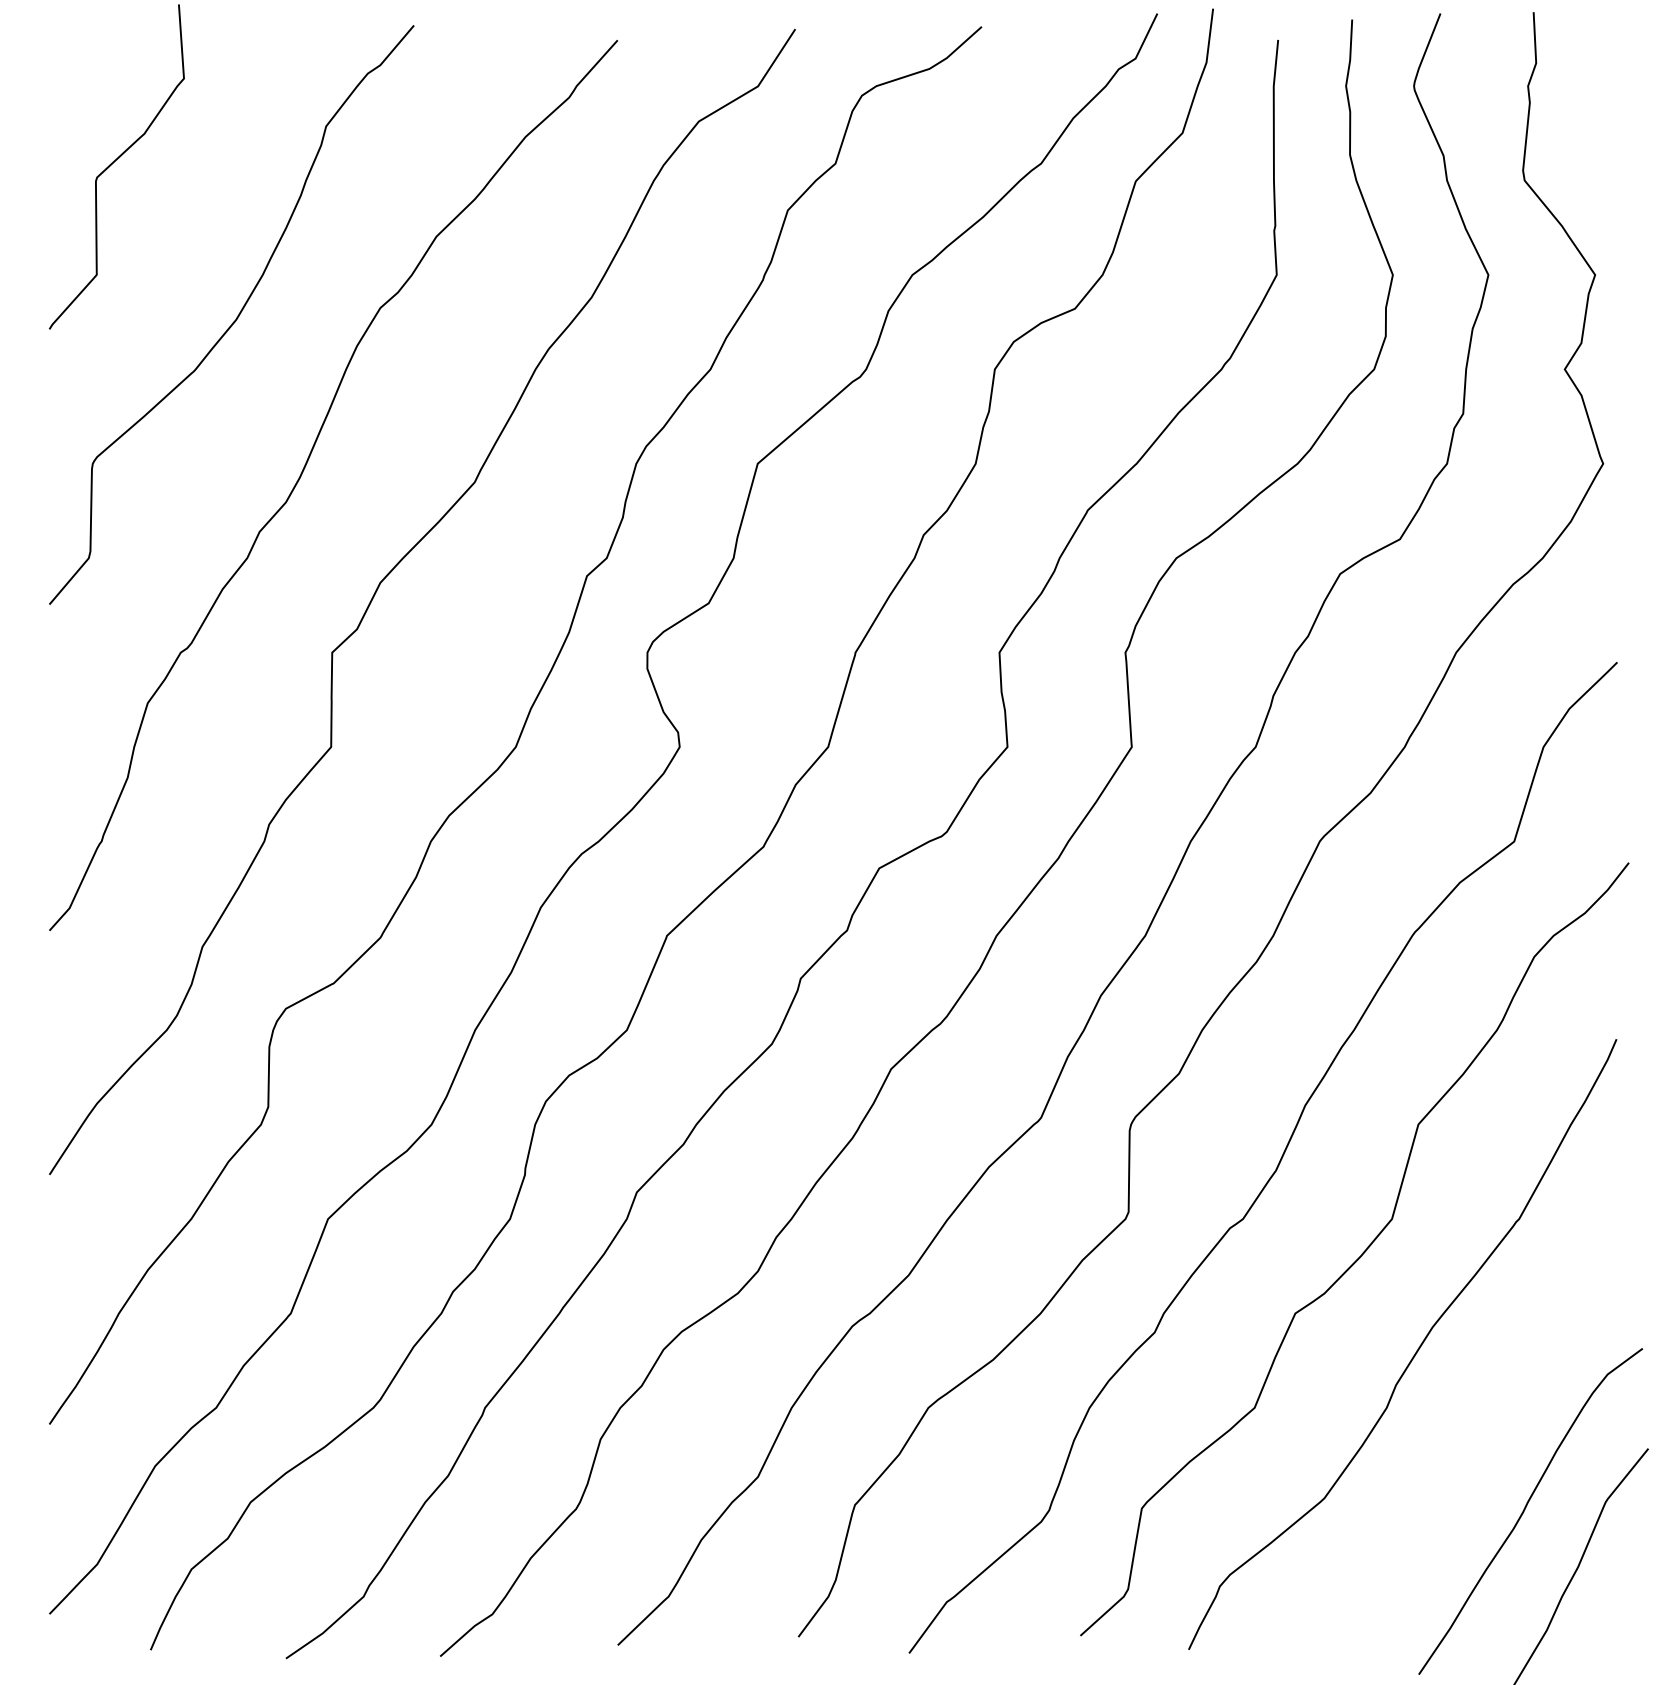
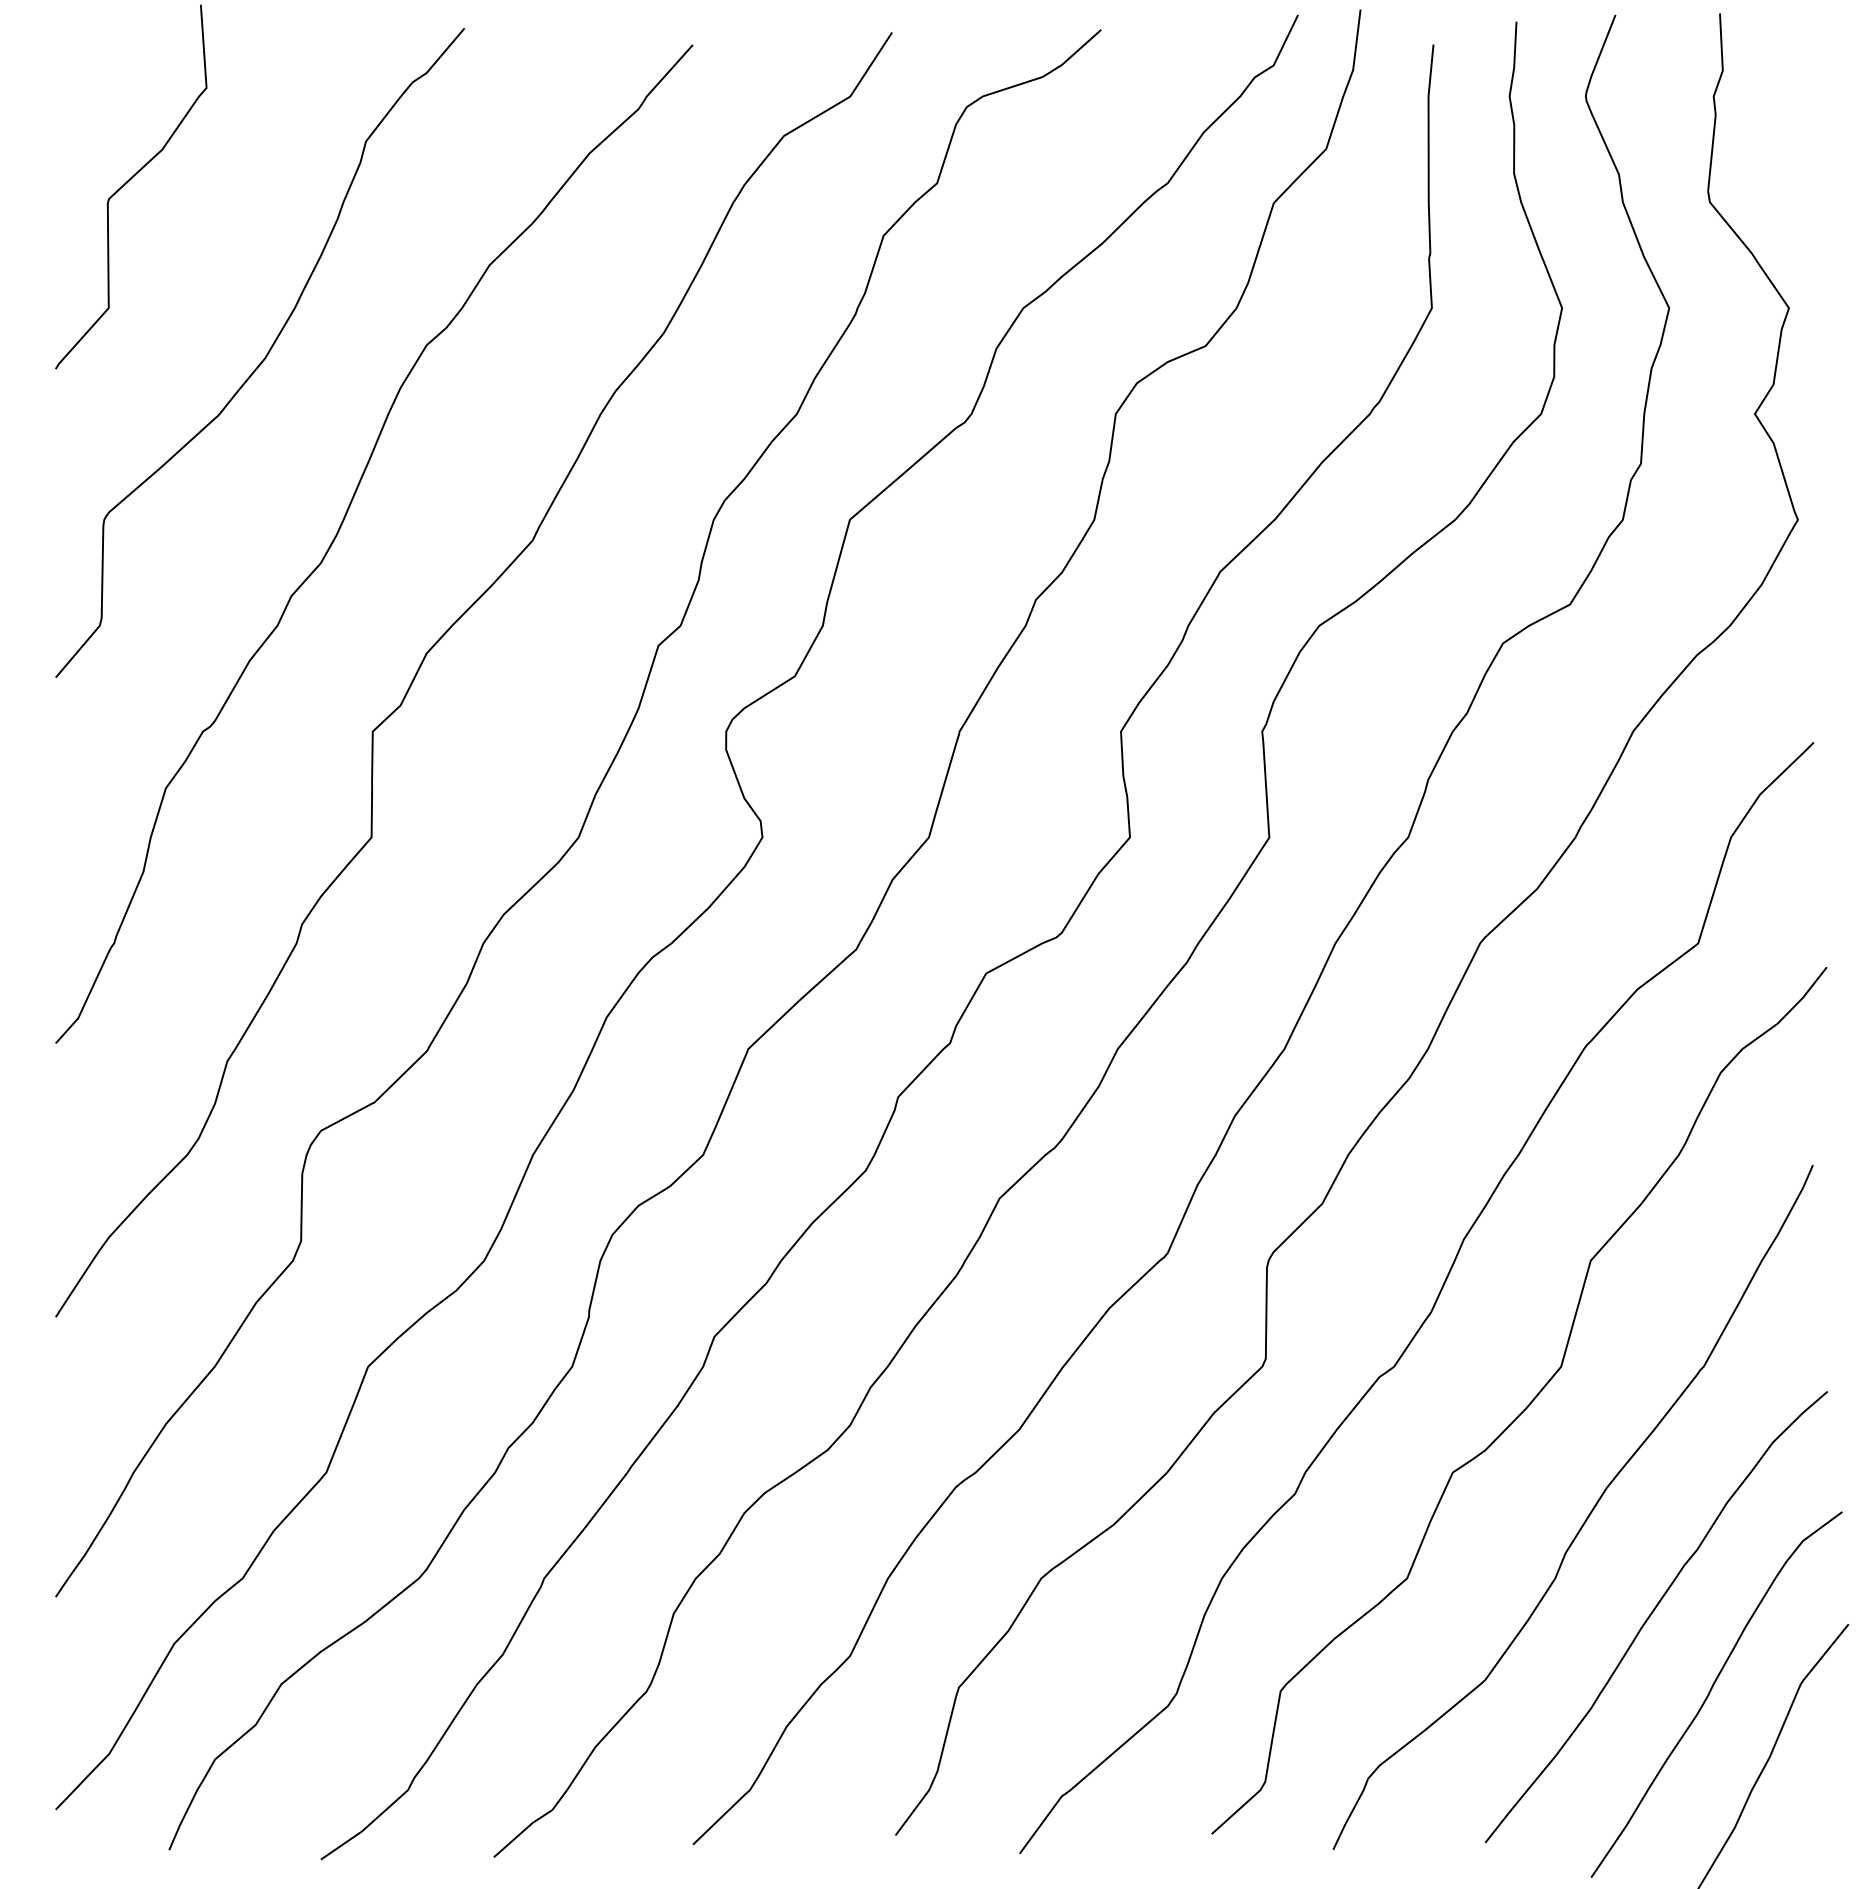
curve: (1474, 1438) -> (1653, 1612), added

